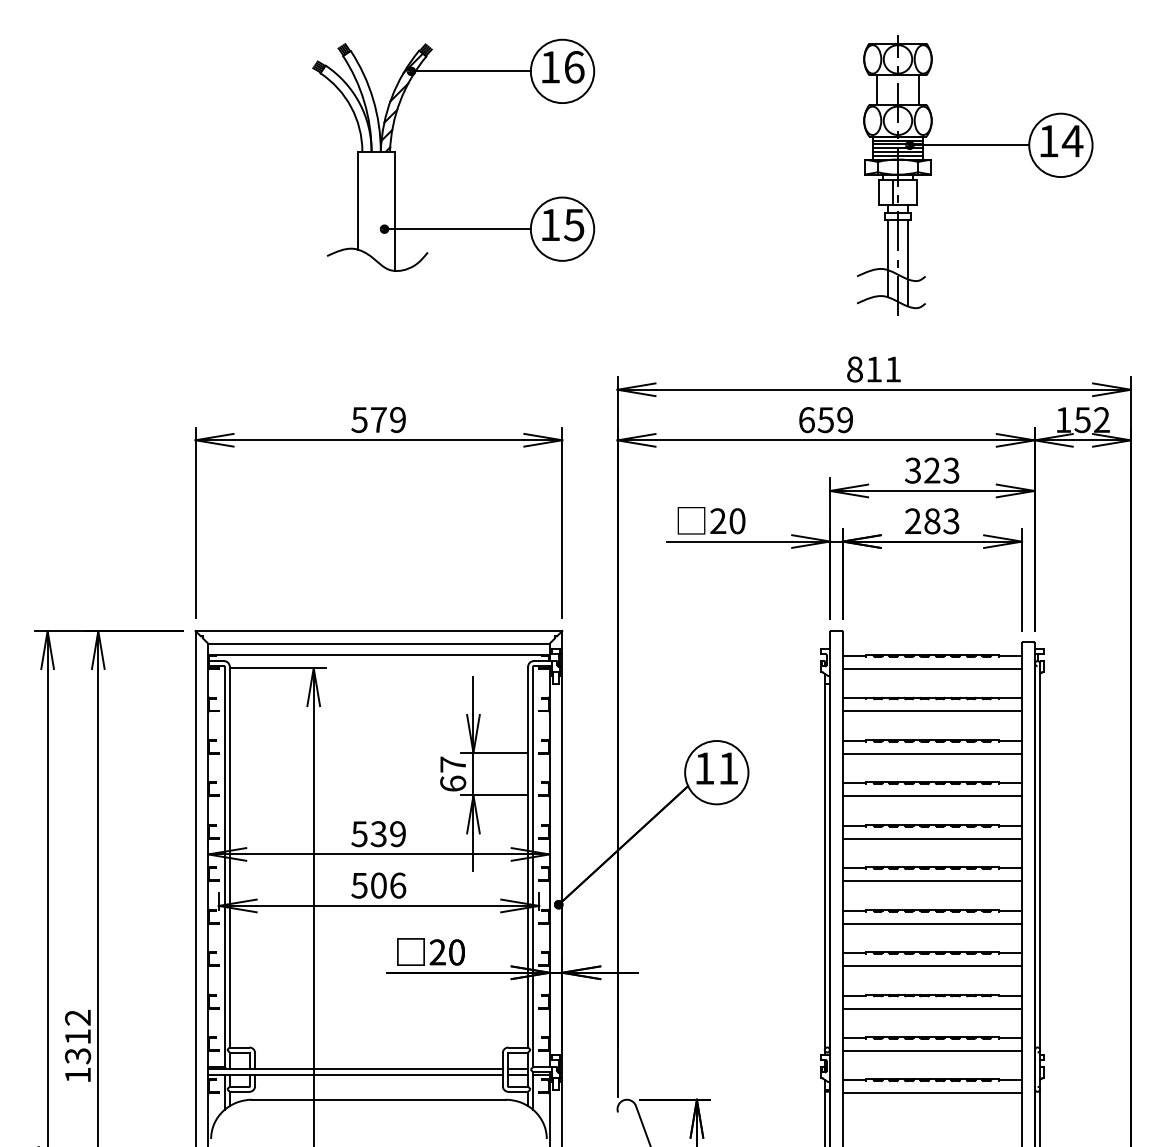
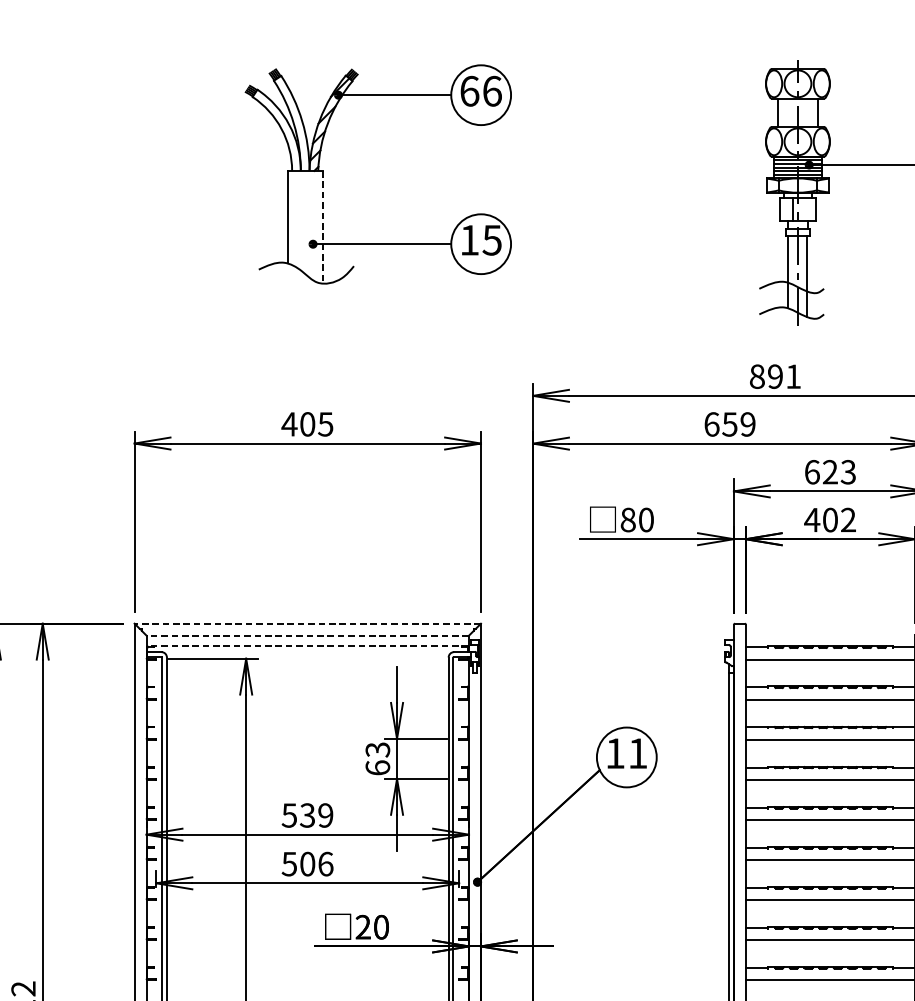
text: (550, 67) -> (469, 91), 16 -> 66
line: (394, 211) -> (322, 227), solid -> dashed
text: (873, 369) -> (774, 376), 811 -> 891
text: (377, 419) -> (306, 423), 579 -> 405
text: (912, 470) -> (811, 472), 323 -> 623
text: (718, 521) -> (628, 520), 20 -> 80
text: (931, 521) -> (829, 520), 283 -> 402
line: (378, 631) -> (307, 624), solid -> dashed
line: (378, 643) -> (307, 635), solid -> dashed
line: (378, 655) -> (307, 646), solid -> dashed
text: (453, 764) -> (378, 749), 67 -> 63

